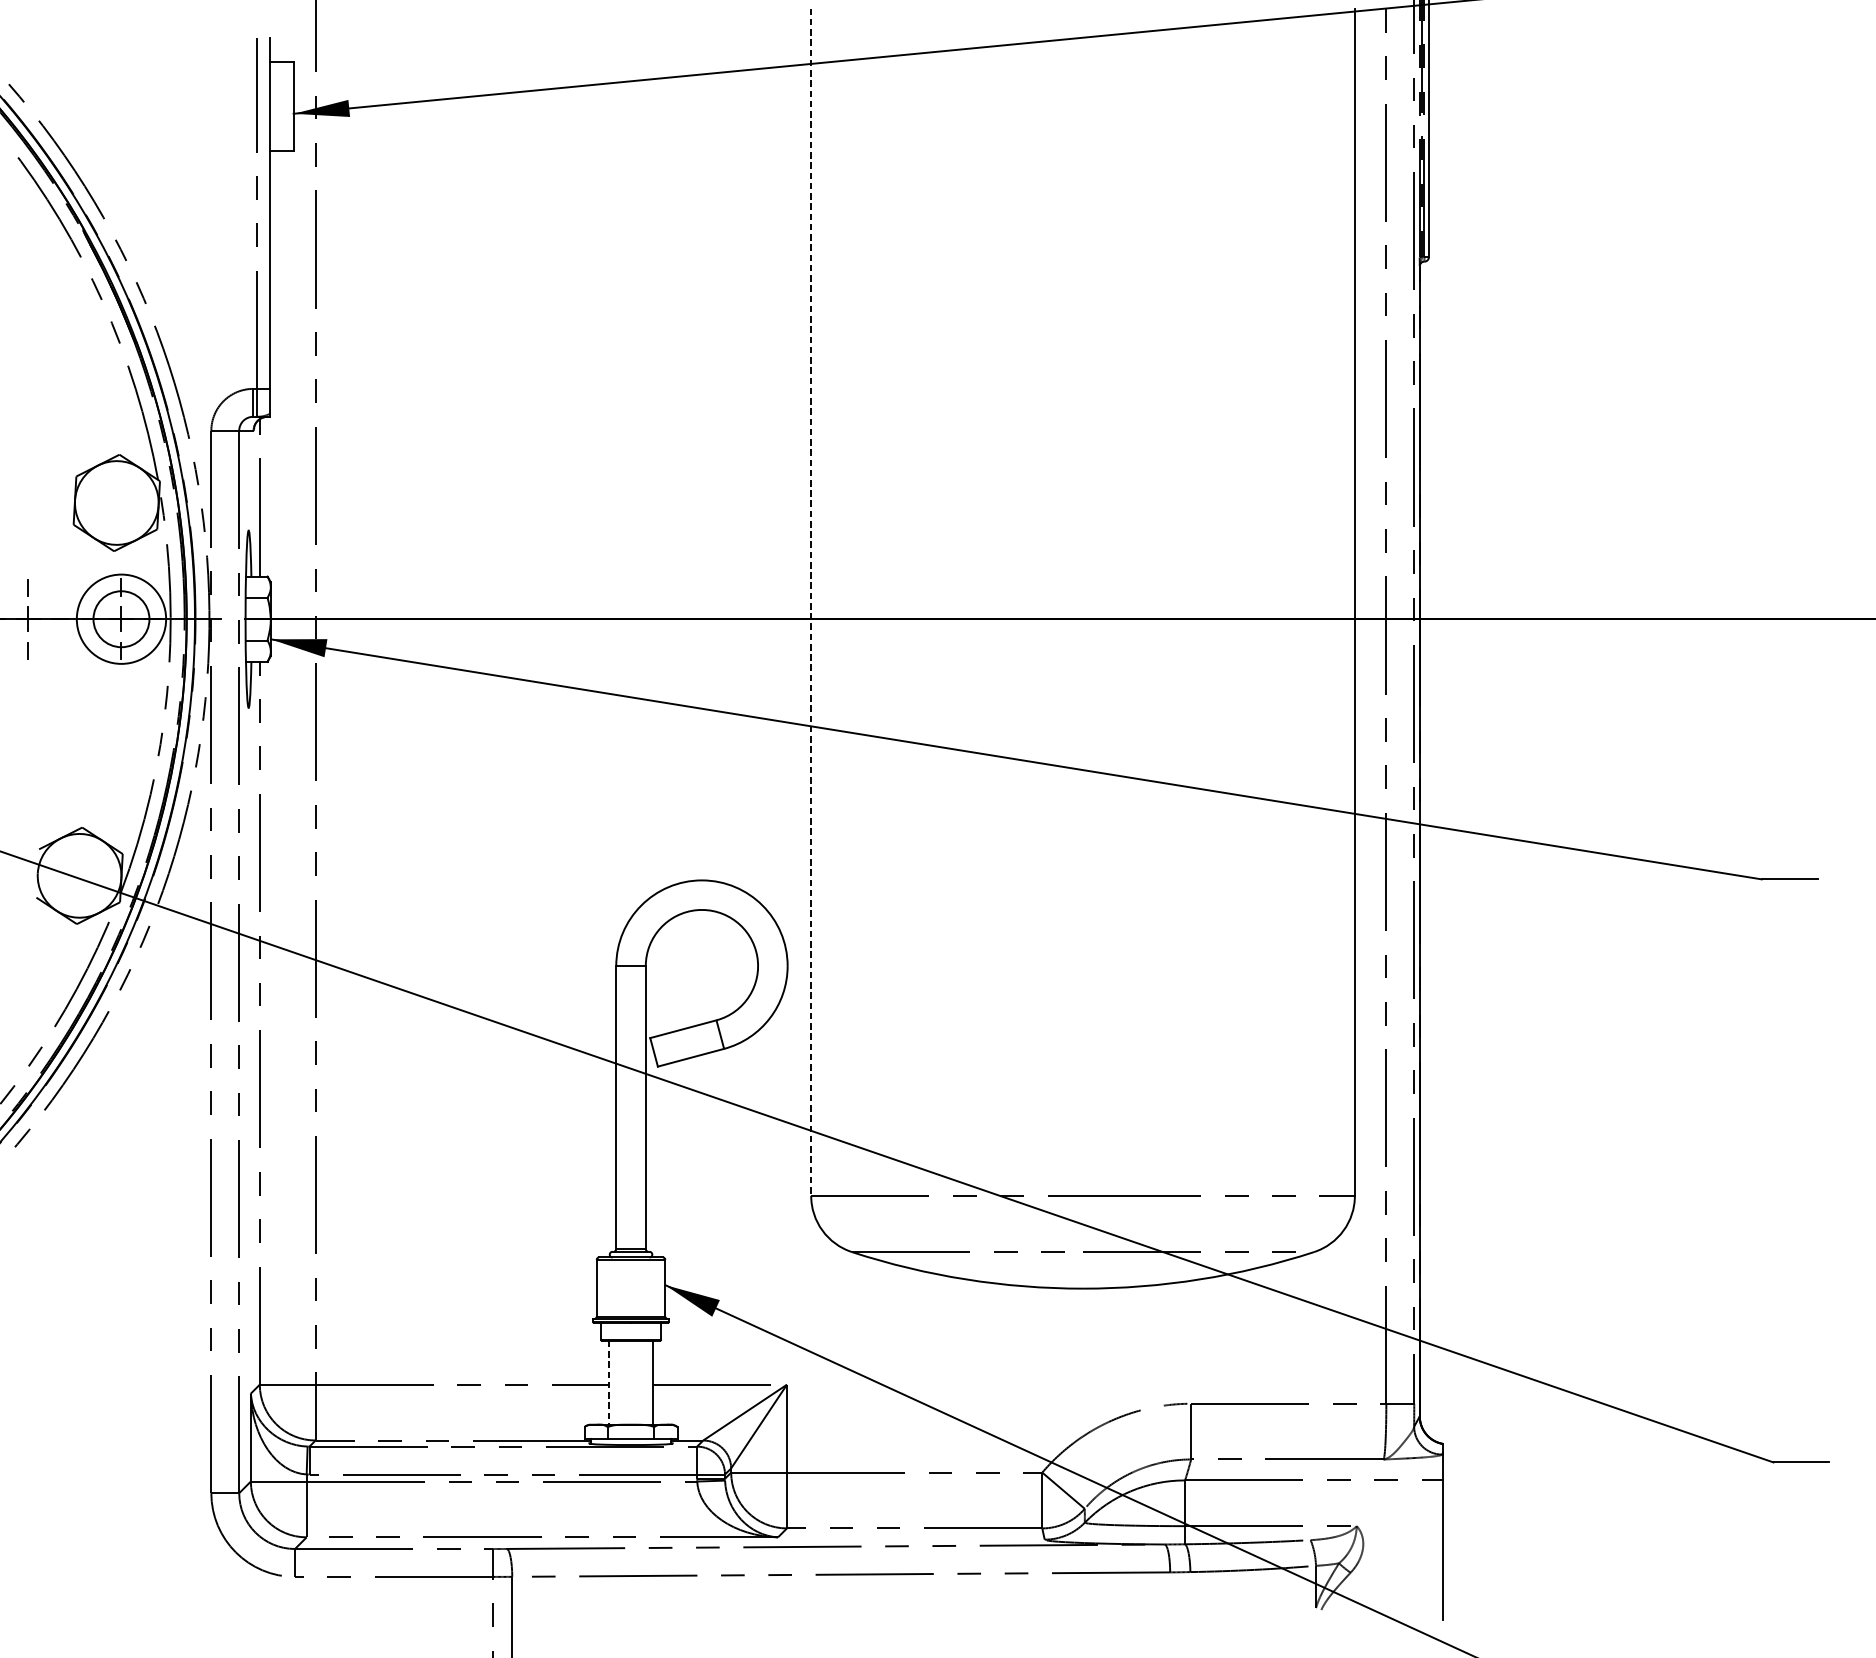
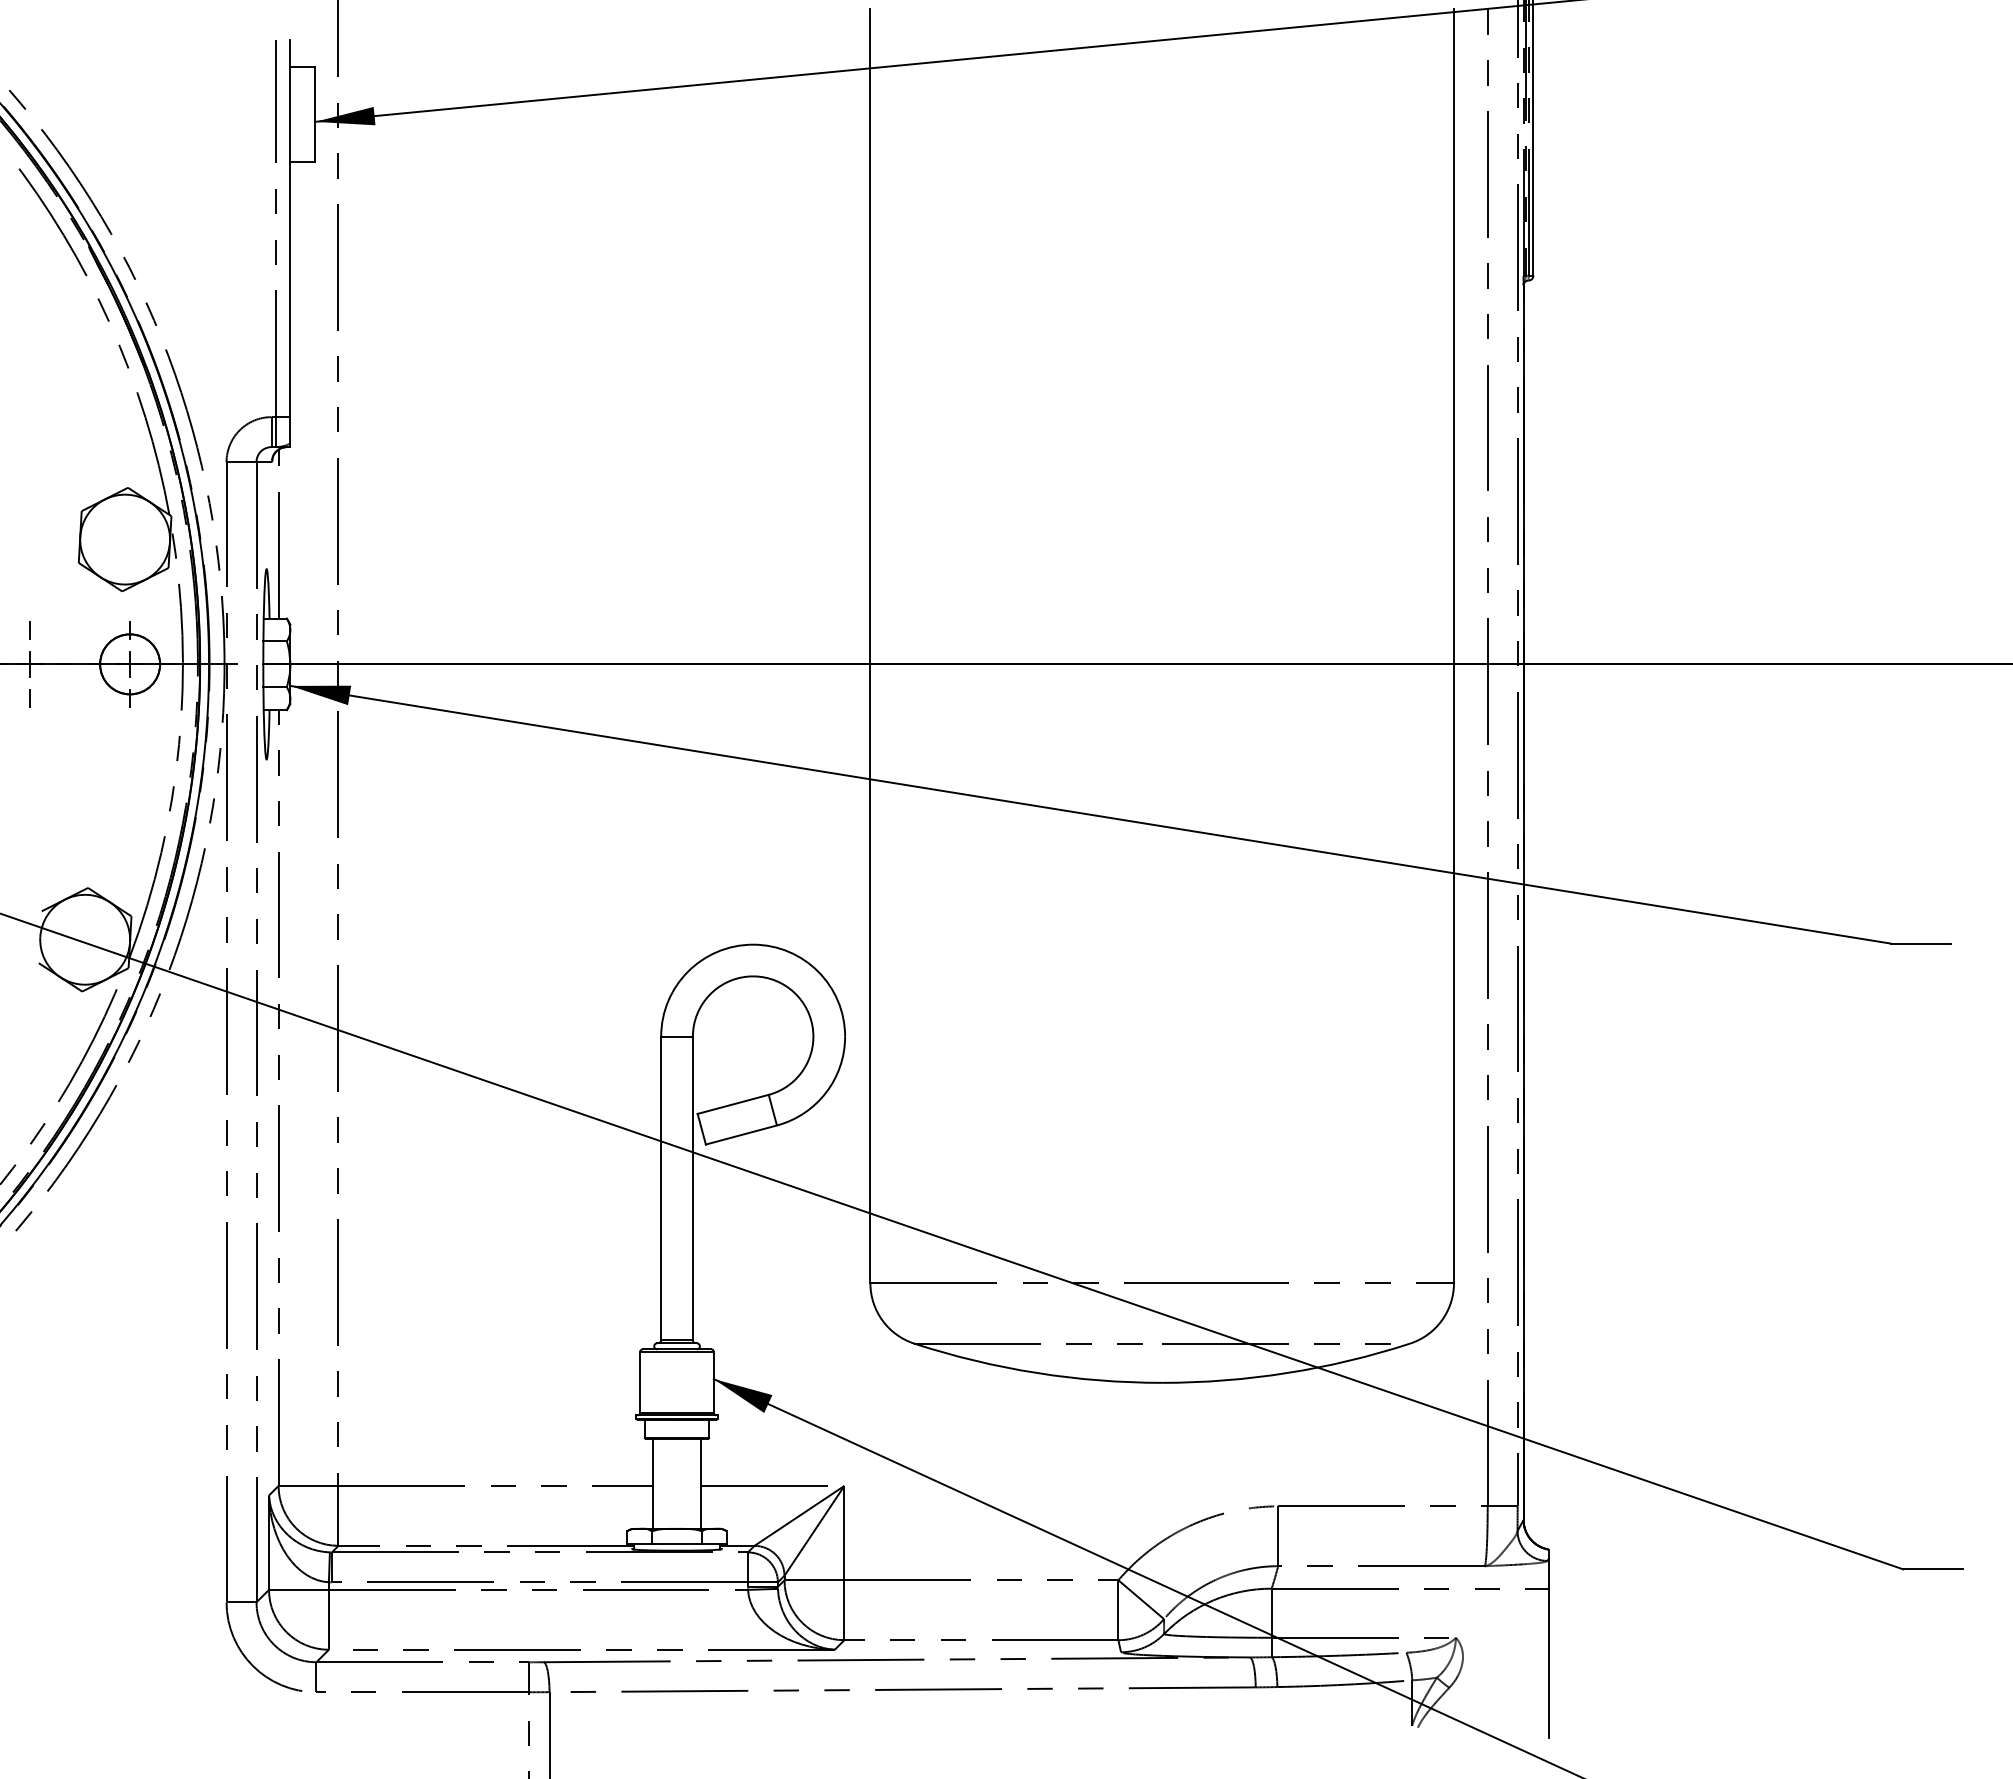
line: (811, 602) -> (870, 646), dashed -> solid
circle: (121, 619) -> (130, 664), size x0.62
line: (609, 1383) -> (653, 1484), dashed -> solid

